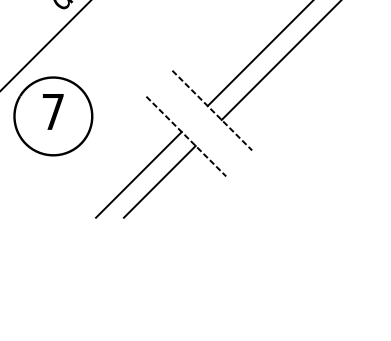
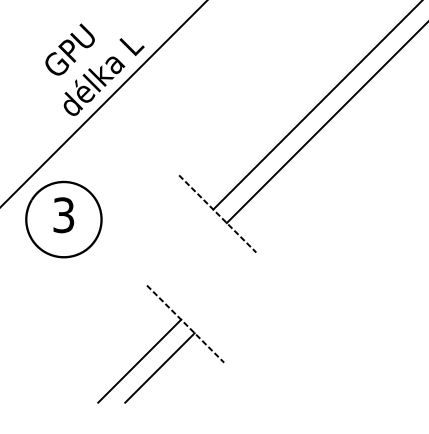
text: (52, 112) -> (63, 215), 7 -> 3
part: (160, 157) -> (160, 344), moved

